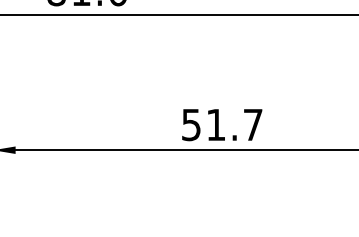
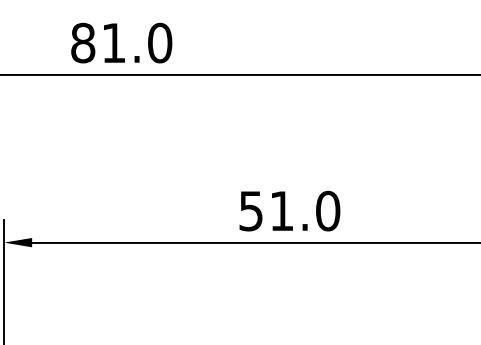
text: (253, 124) -> (328, 210), 51.7 -> 51.0

